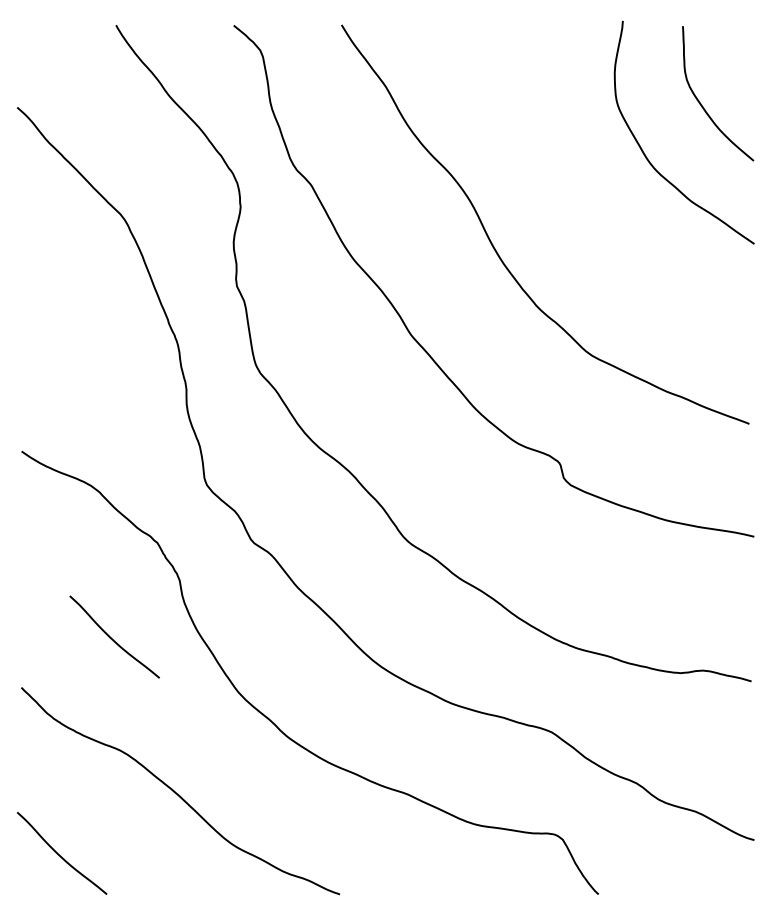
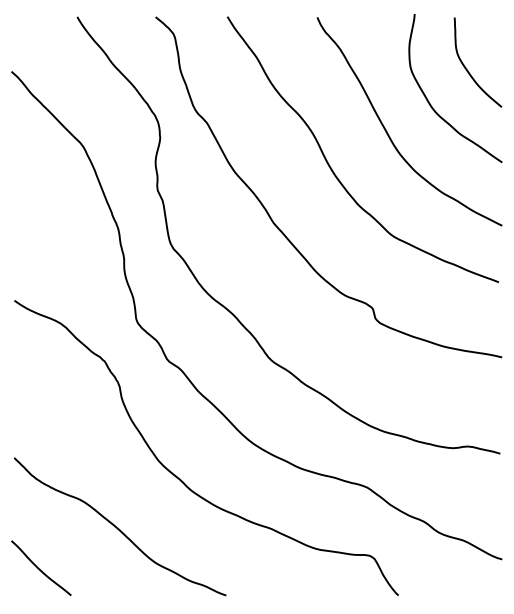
curve: (582, 197) -> (387, 131), added
curve: (111, 637) -> (74, 424), removed

